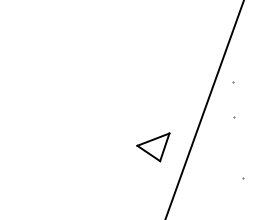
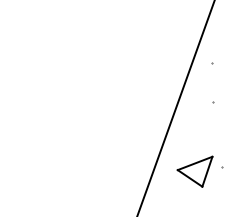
part: (153, 147) -> (195, 171), moved

